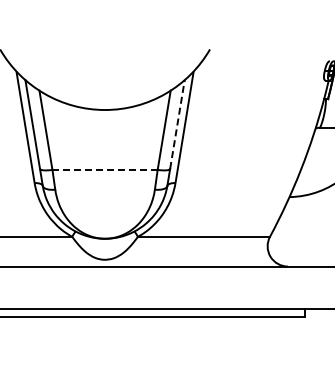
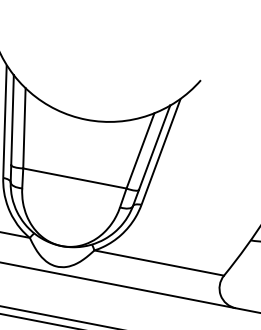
line: (177, 124) -> (154, 147), dashed -> solid
line: (105, 169) -> (75, 178), dashed -> solid

